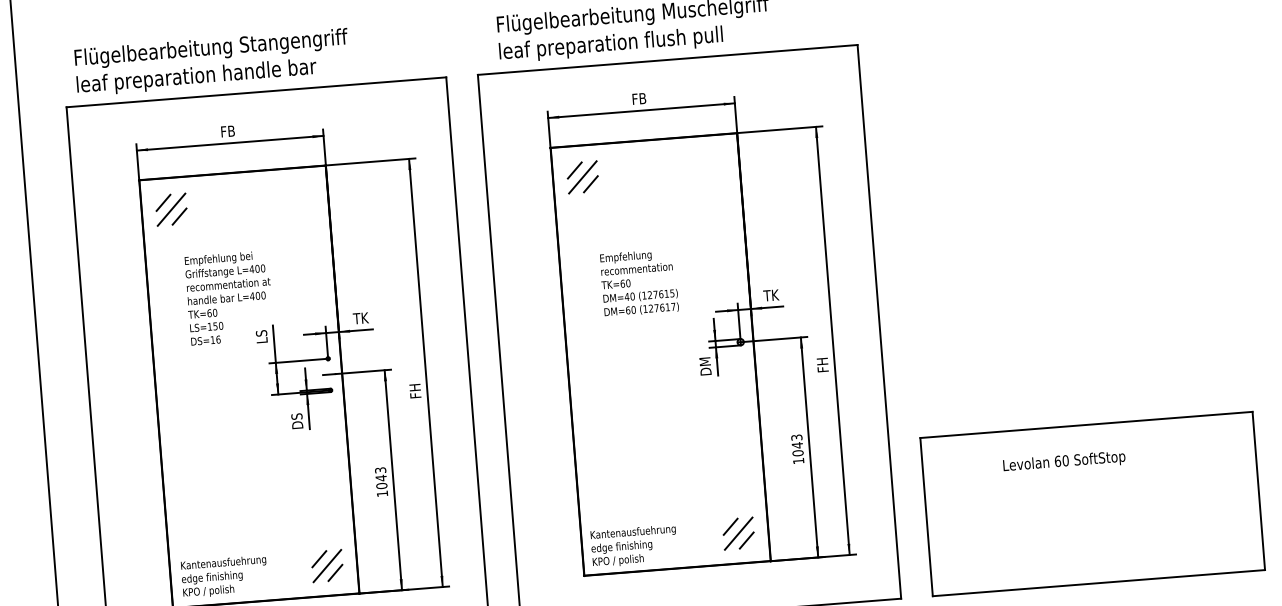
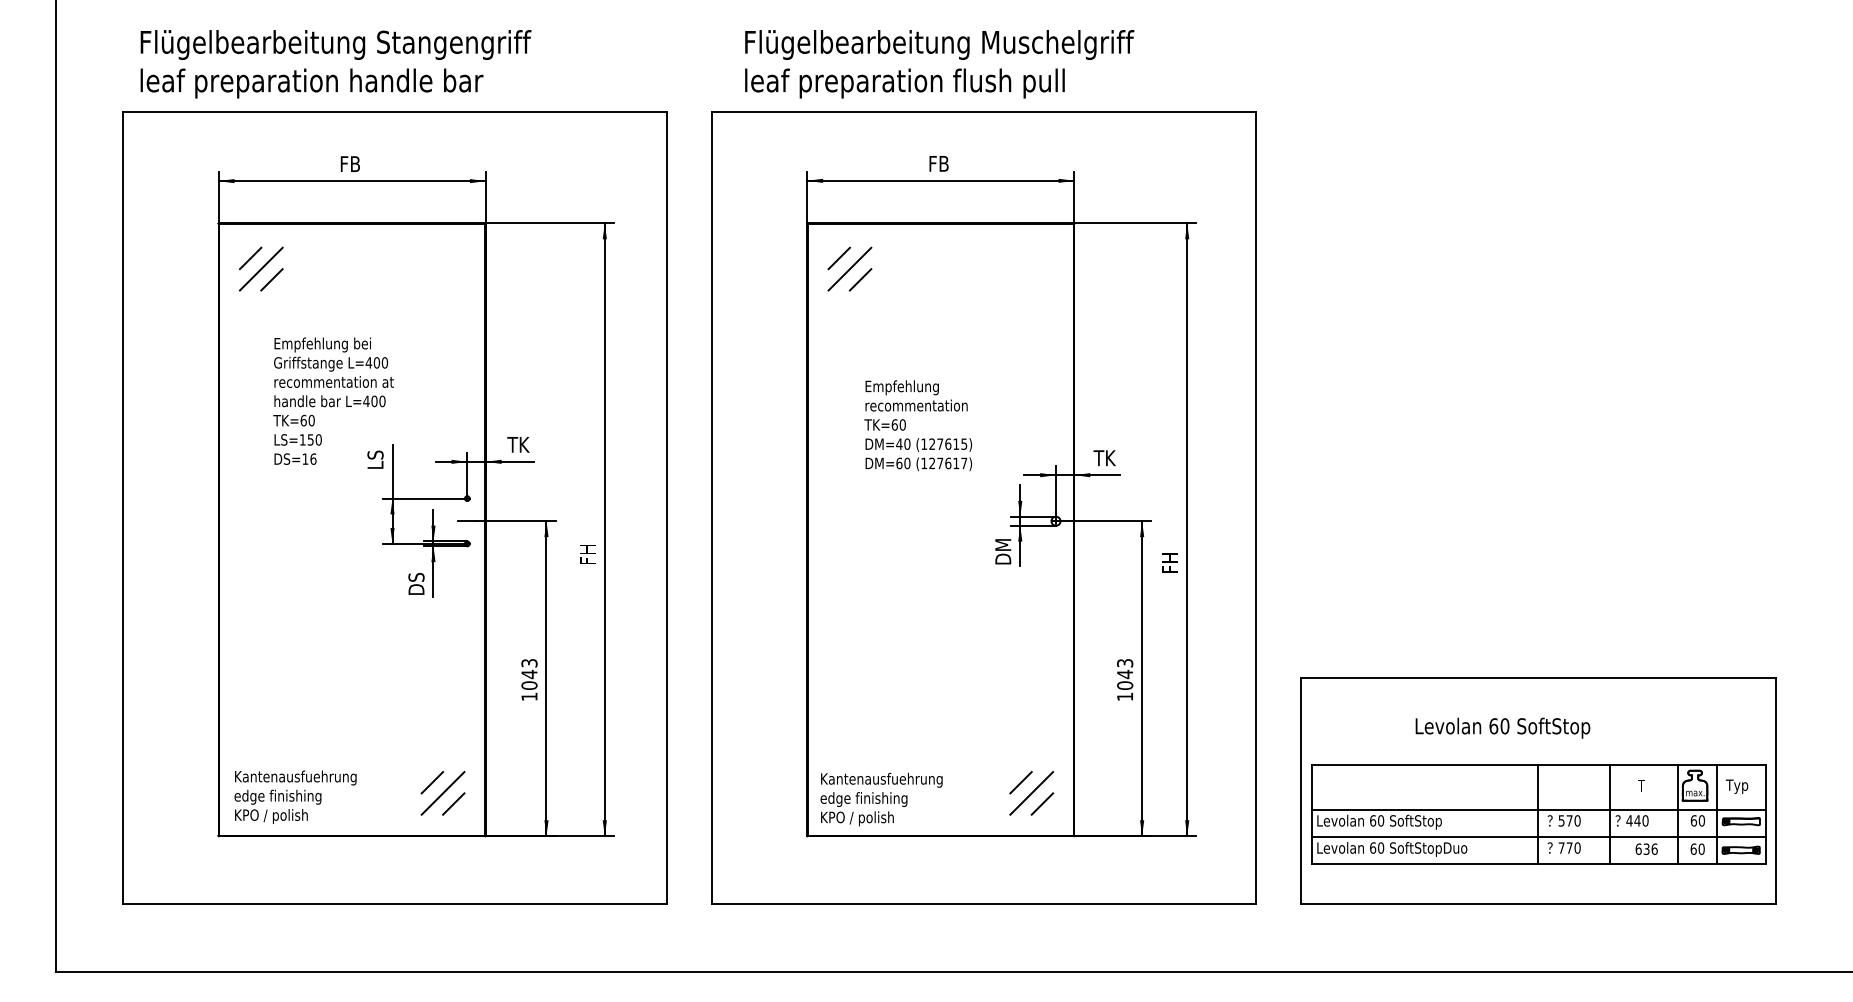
part: (1093, 520) -> (1538, 814), added

